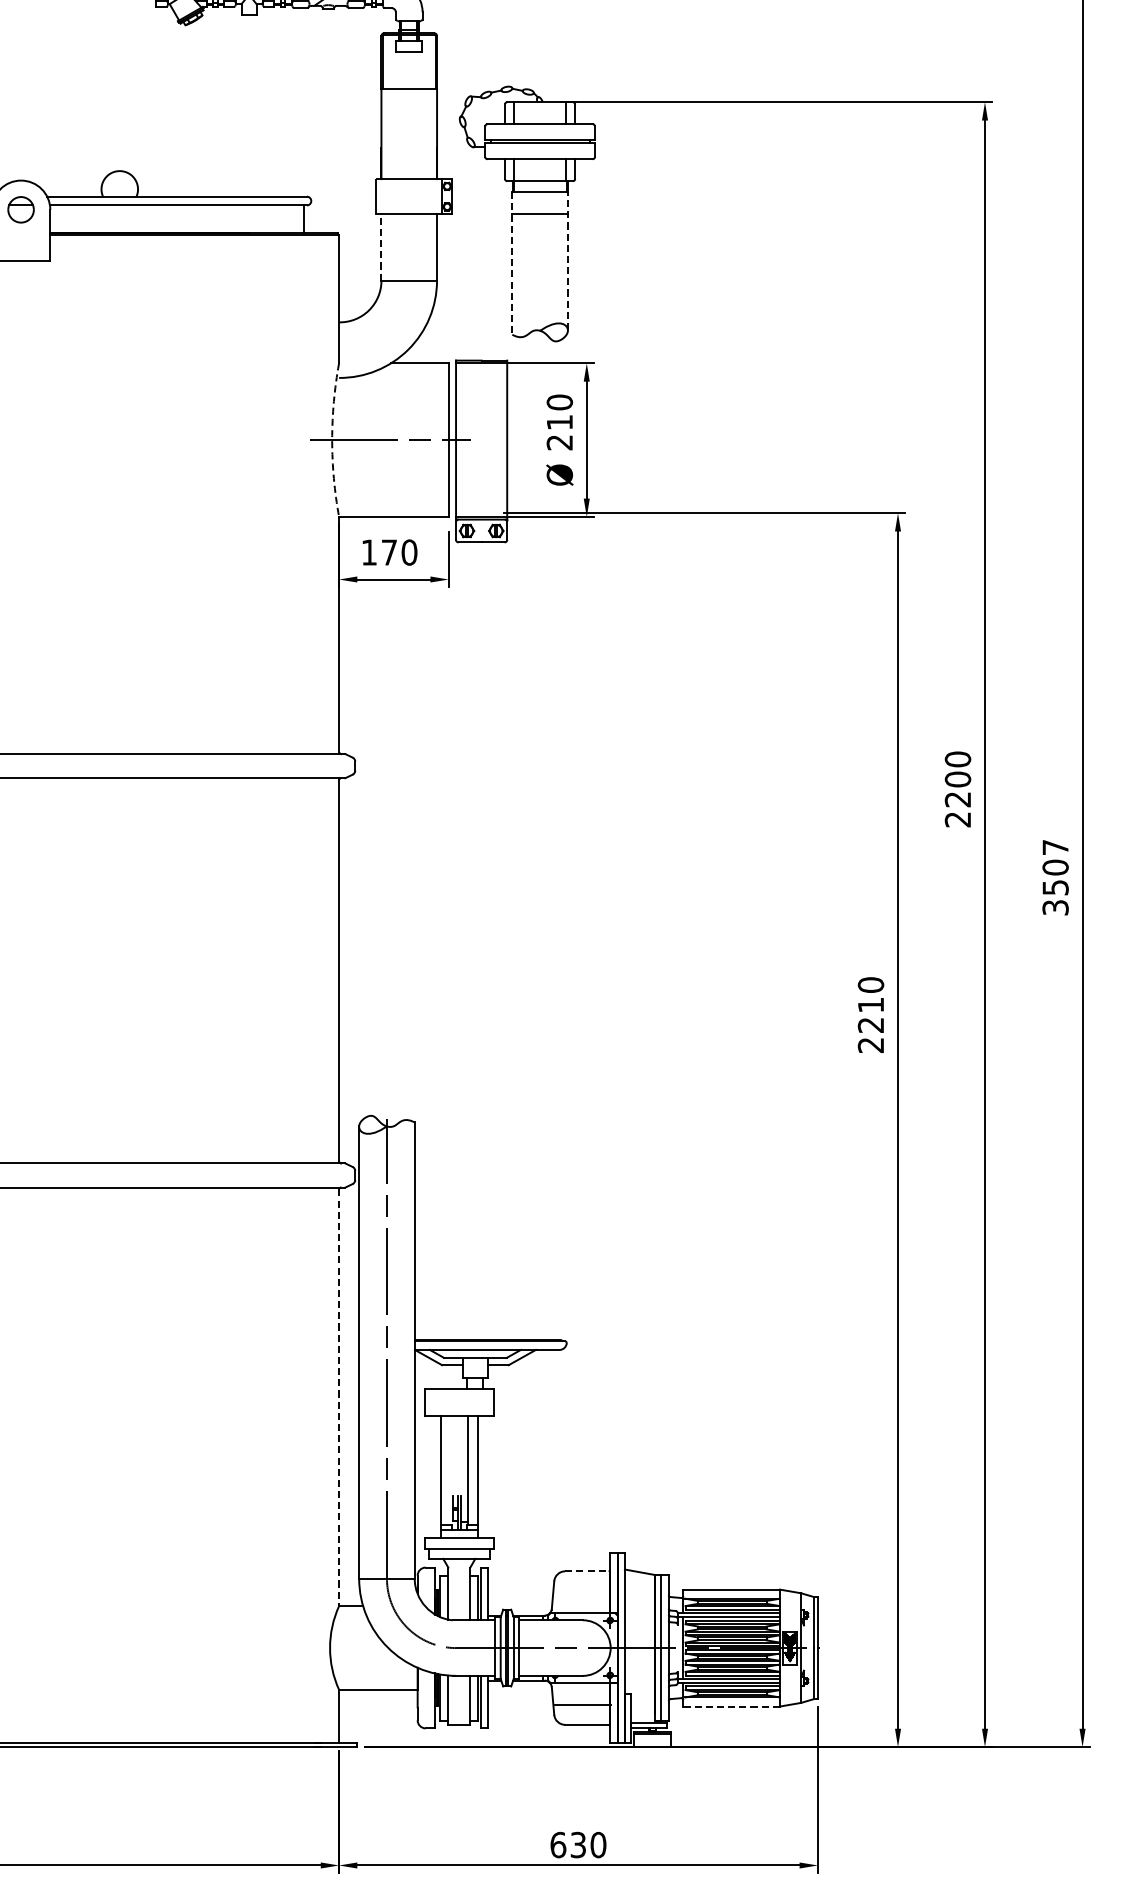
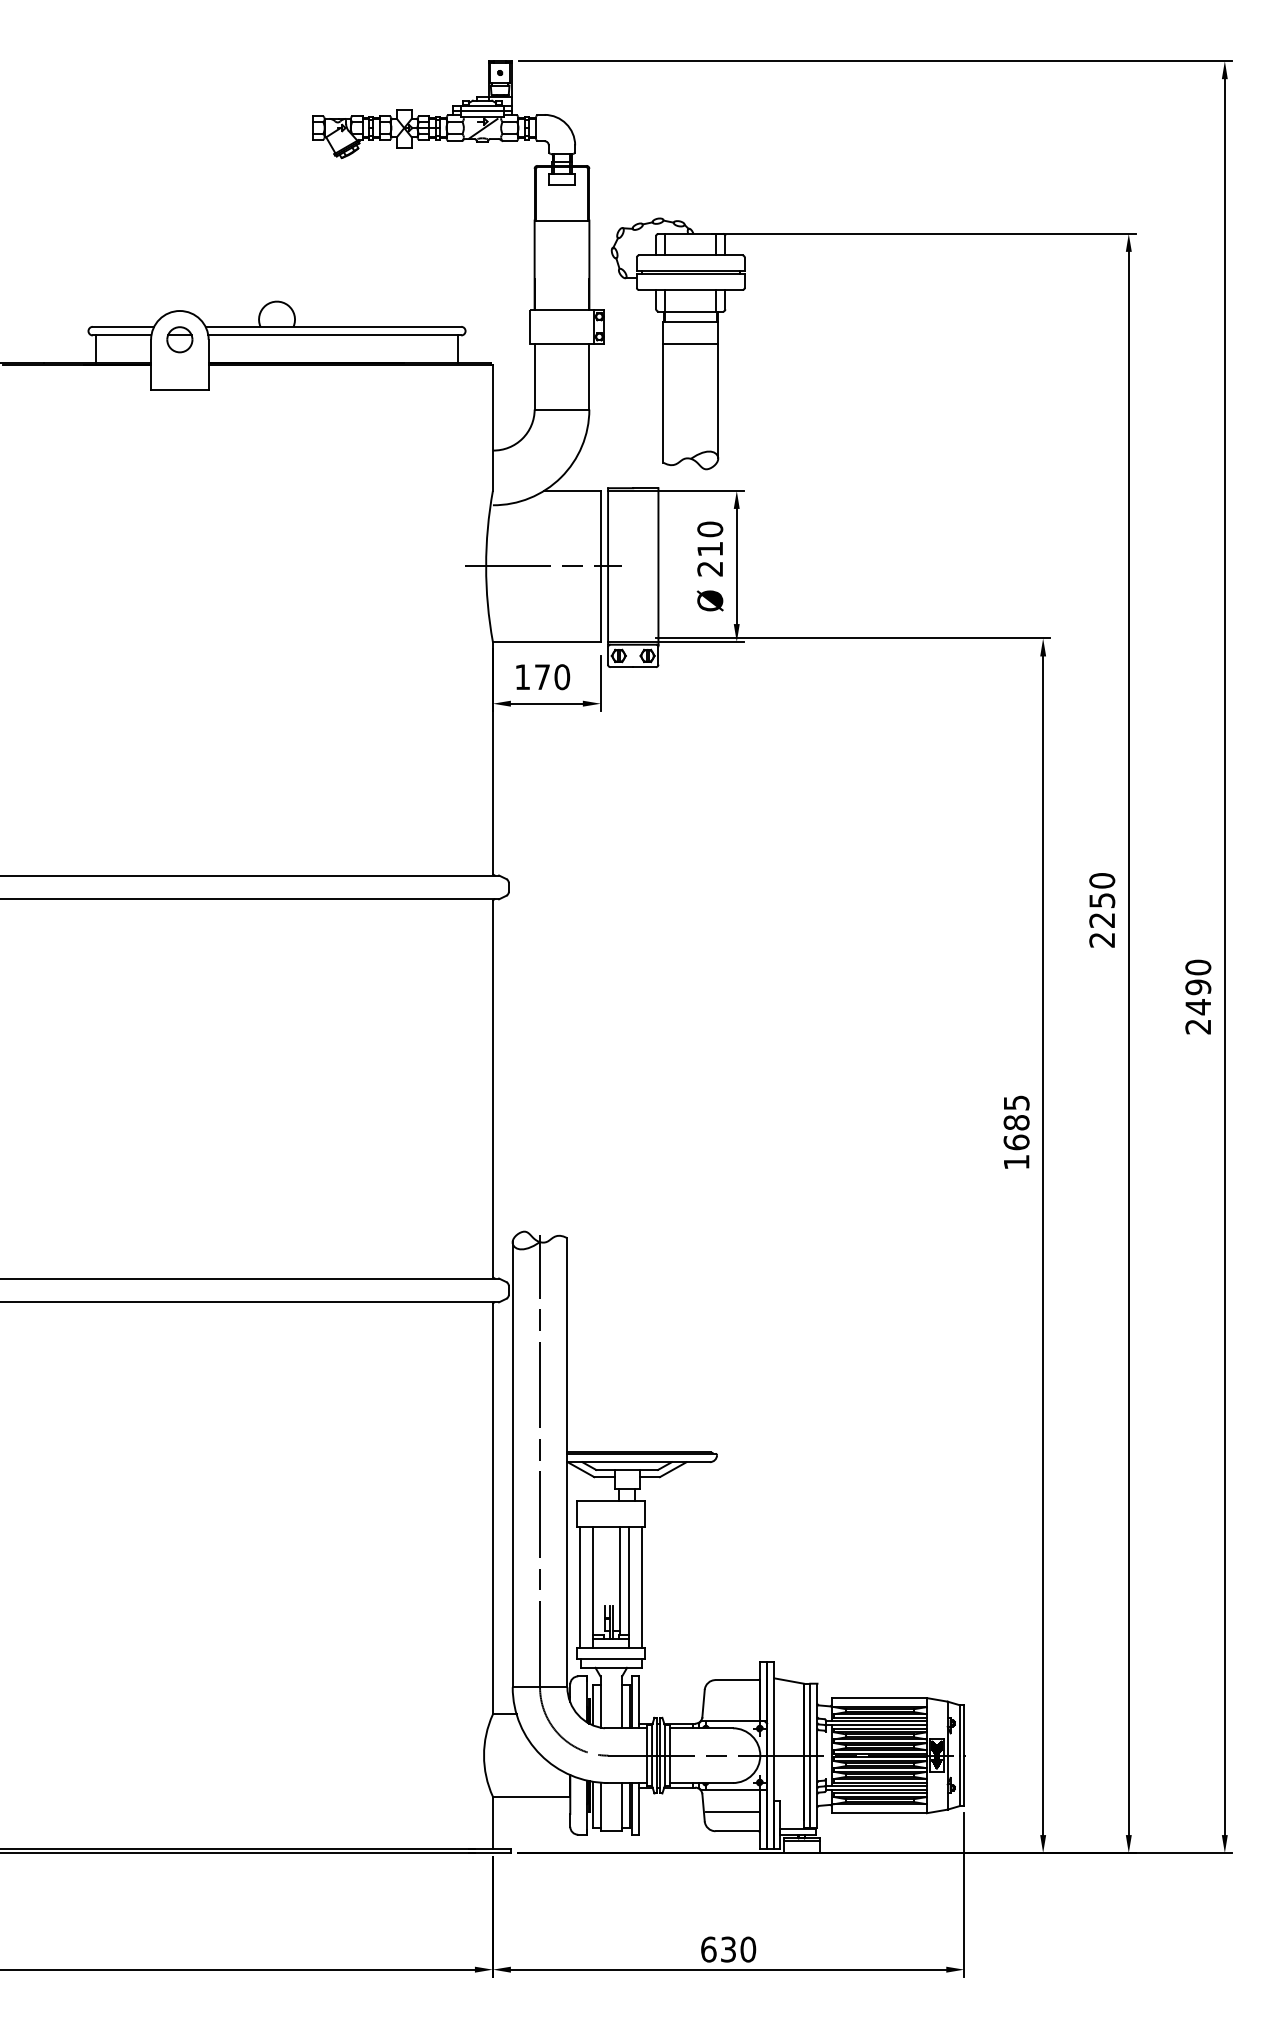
line: (381, 247) -> (534, 376), dashed -> solid
line: (568, 261) -> (718, 390), dashed -> solid
line: (512, 264) -> (663, 393), dashed -> solid
arc: (332, 440) -> (486, 566), dashed -> solid
text: (958, 779) -> (1102, 900), 2200 -> 2250
text: (1055, 876) -> (1198, 996), 3507 -> 2490
text: (870, 1015) -> (1016, 1132), 2210 -> 1685
line: (338, 1398) -> (492, 1509), dashed -> solid
line: (428, 1476) -> (580, 1586), added
line: (491, 1476) -> (642, 1586), added
line: (588, 1571) -> (738, 1680), dashed -> solid
line: (730, 1706) -> (878, 1813), dashed -> solid

